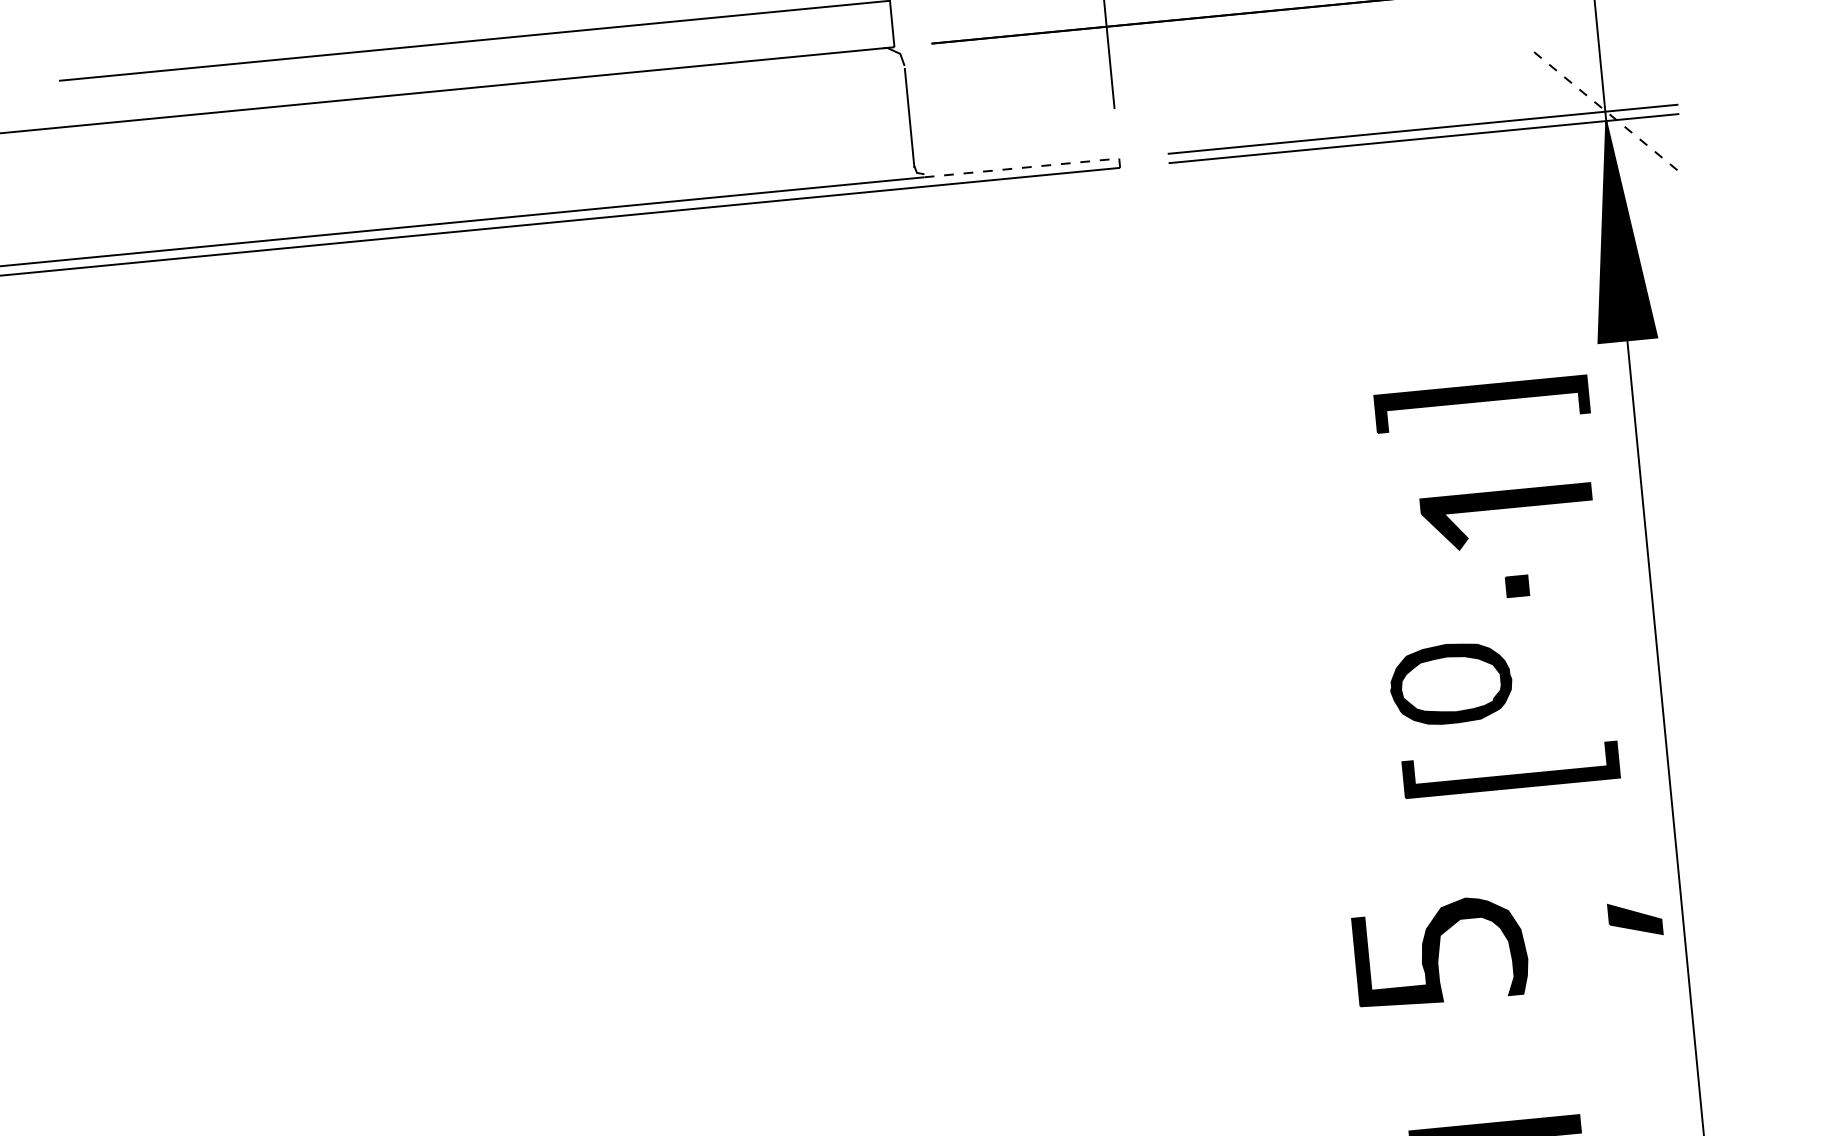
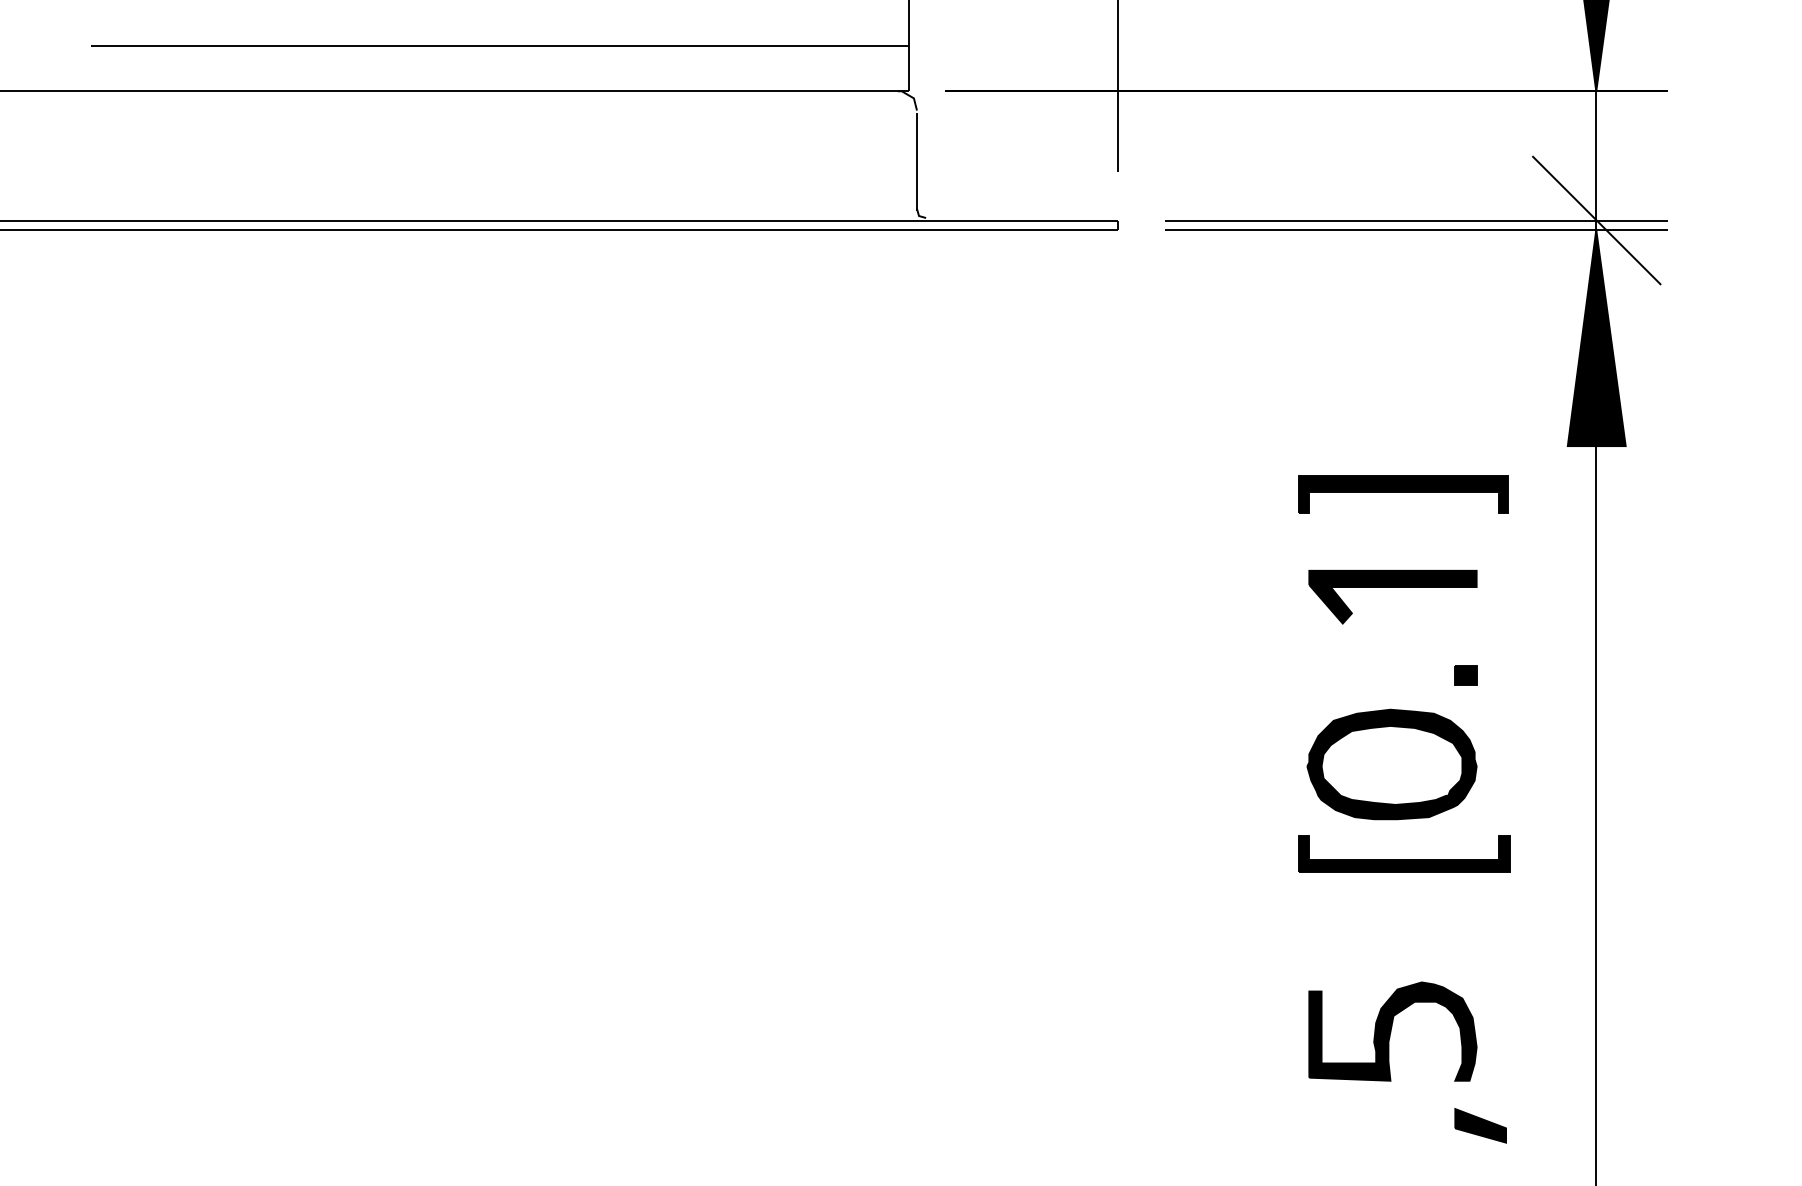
line: (1605, 111) -> (1596, 220), dashed -> solid
line: (1021, 168) -> (1021, 221), dashed -> solid
part: (1482, 403) -> (1403, 494), moved
part: (1506, 508) -> (1392, 587), moved
part: (1450, 683) -> (1391, 764), size x1.43
part: (1511, 769) -> (1404, 853), moved
part: (1635, 919) -> (1480, 1125), moved
part: (1440, 951) -> (1392, 1031), moved

